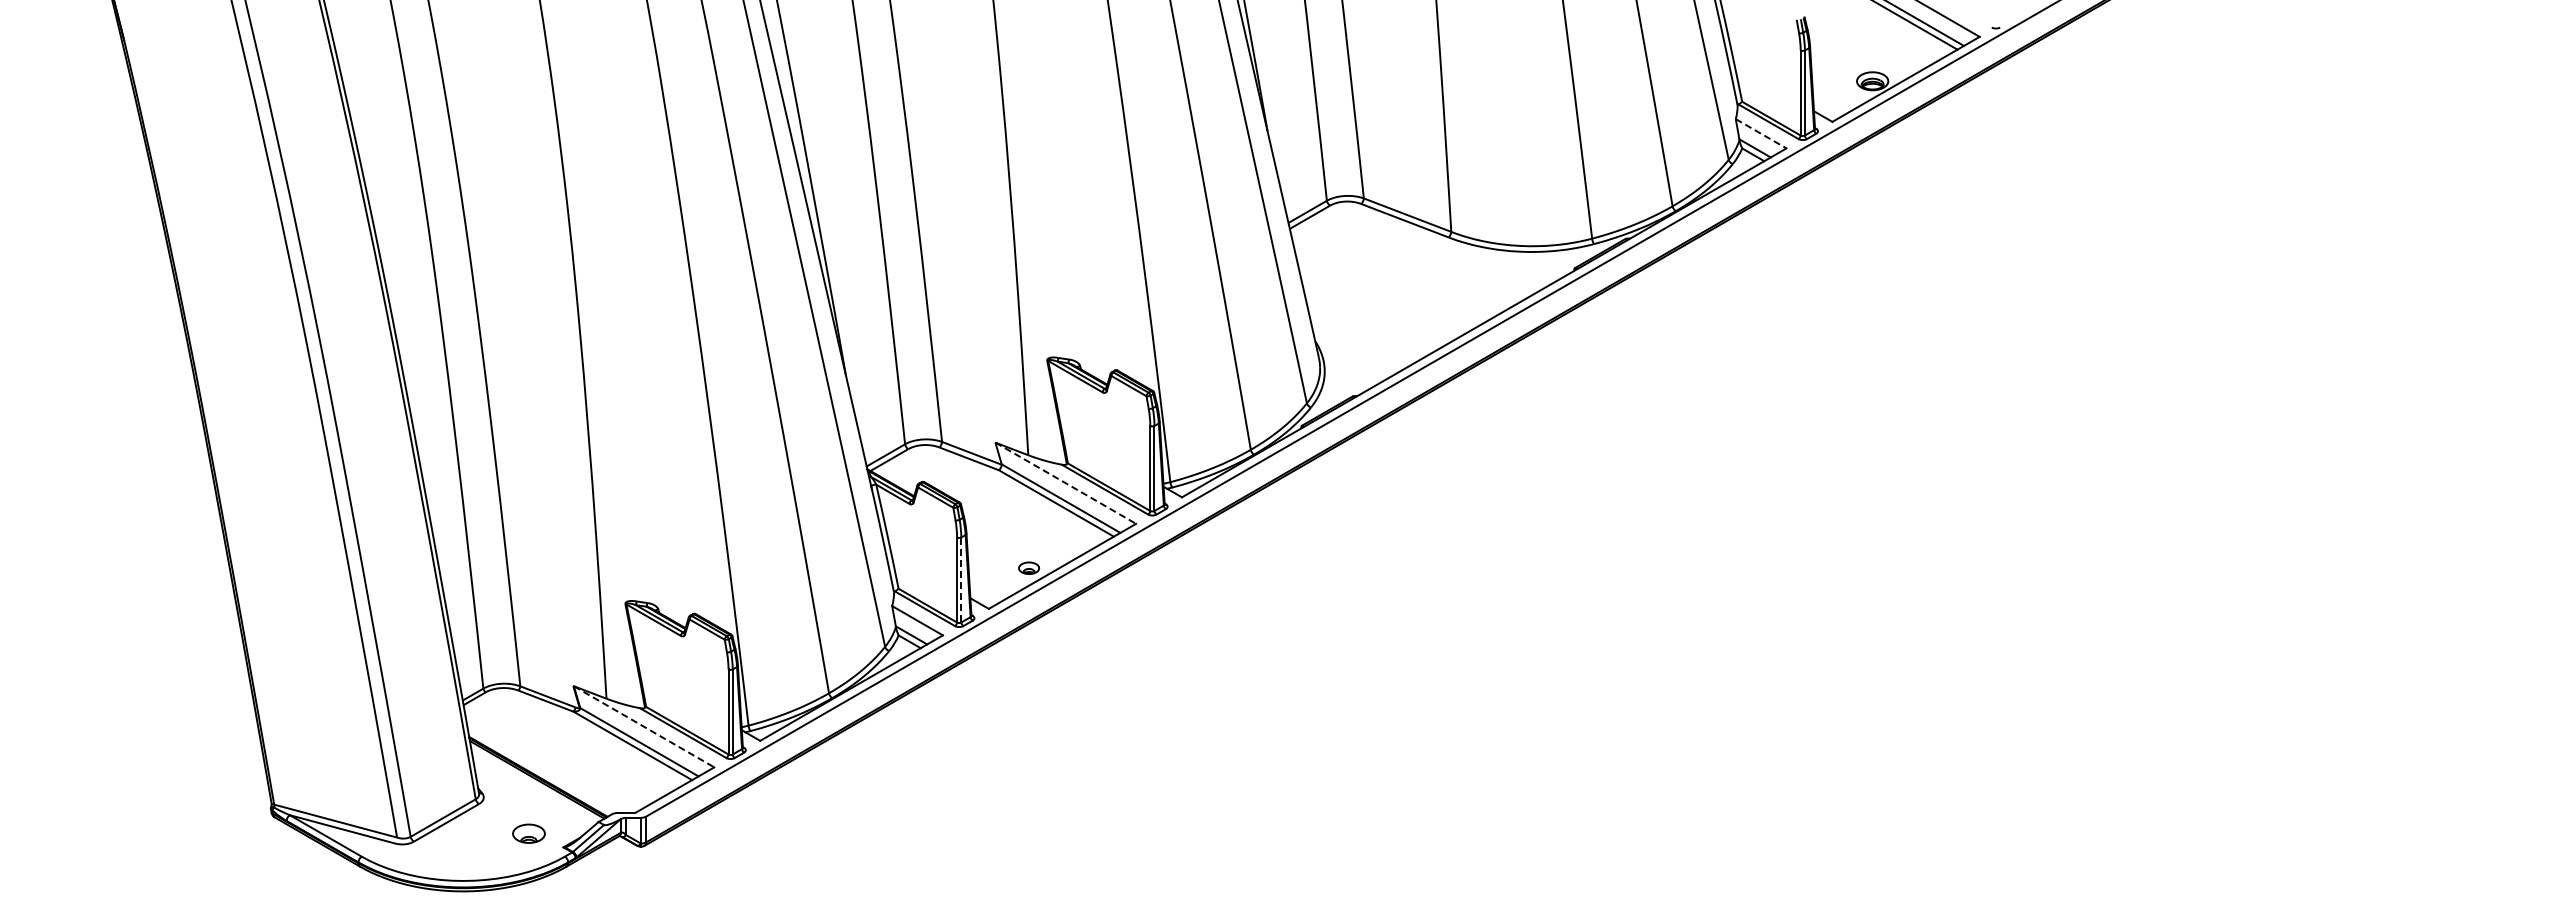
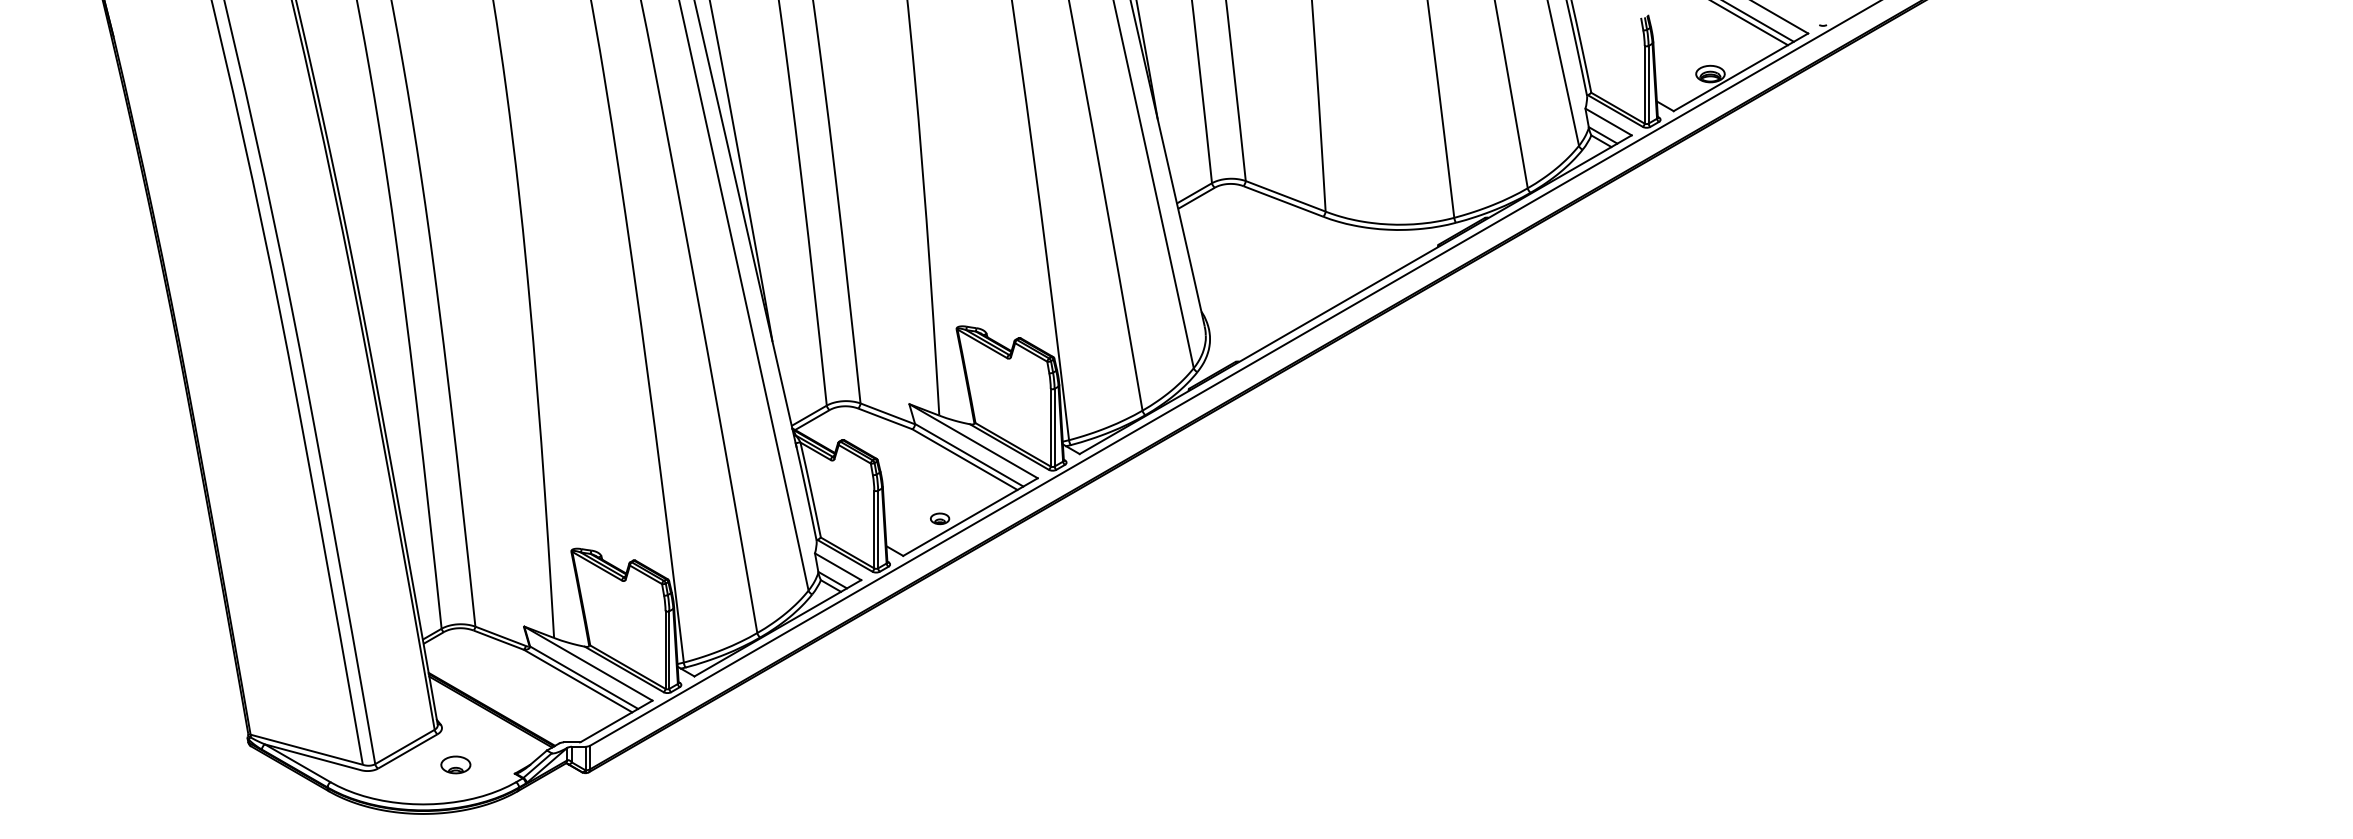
line: (1761, 134) -> (1608, 122), dashed -> solid
line: (1066, 483) -> (974, 441), dashed -> solid
line: (961, 580) -> (878, 530), dashed -> solid
line: (644, 727) -> (588, 664), dashed -> solid
part: (528, 833) -> (455, 764), moved

